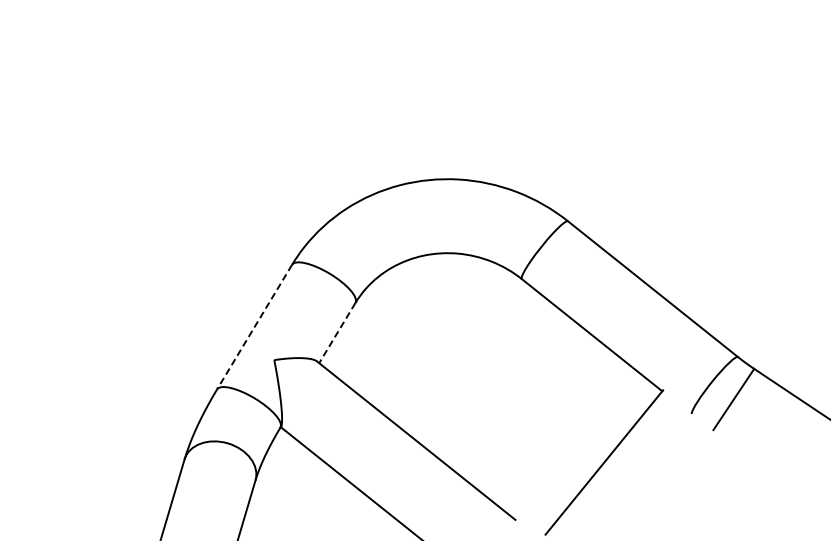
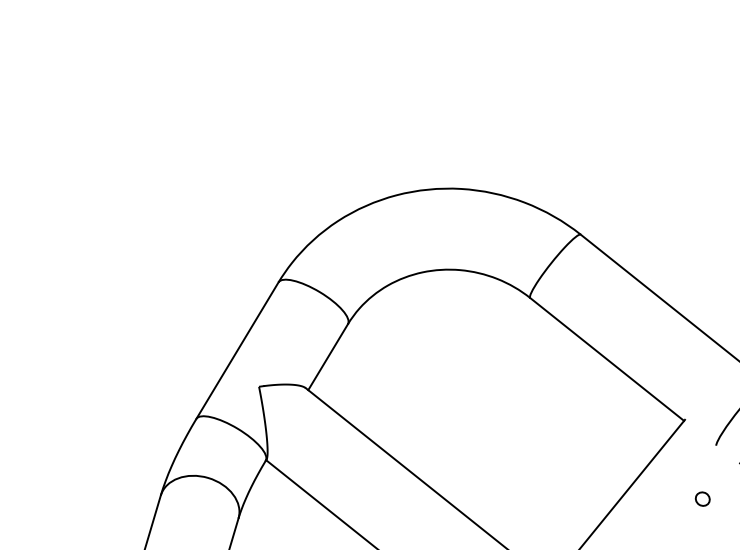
line: (254, 327) -> (237, 351), dashed -> solid
line: (337, 333) -> (328, 357), dashed -> solid
part: (679, 462) -> (702, 498), added

